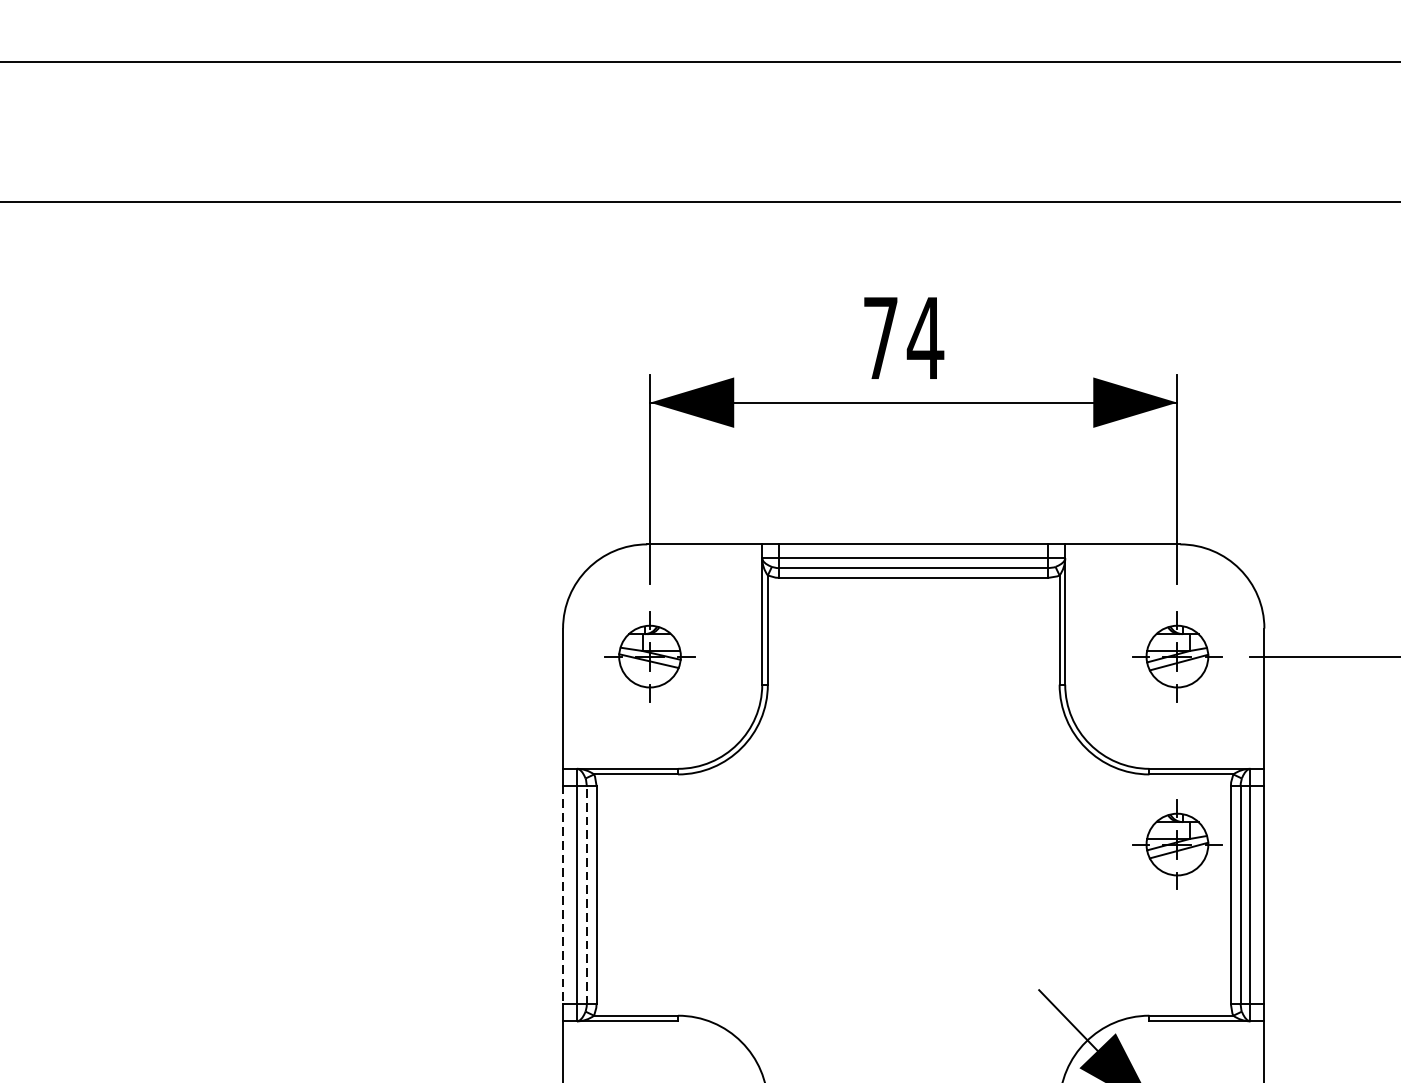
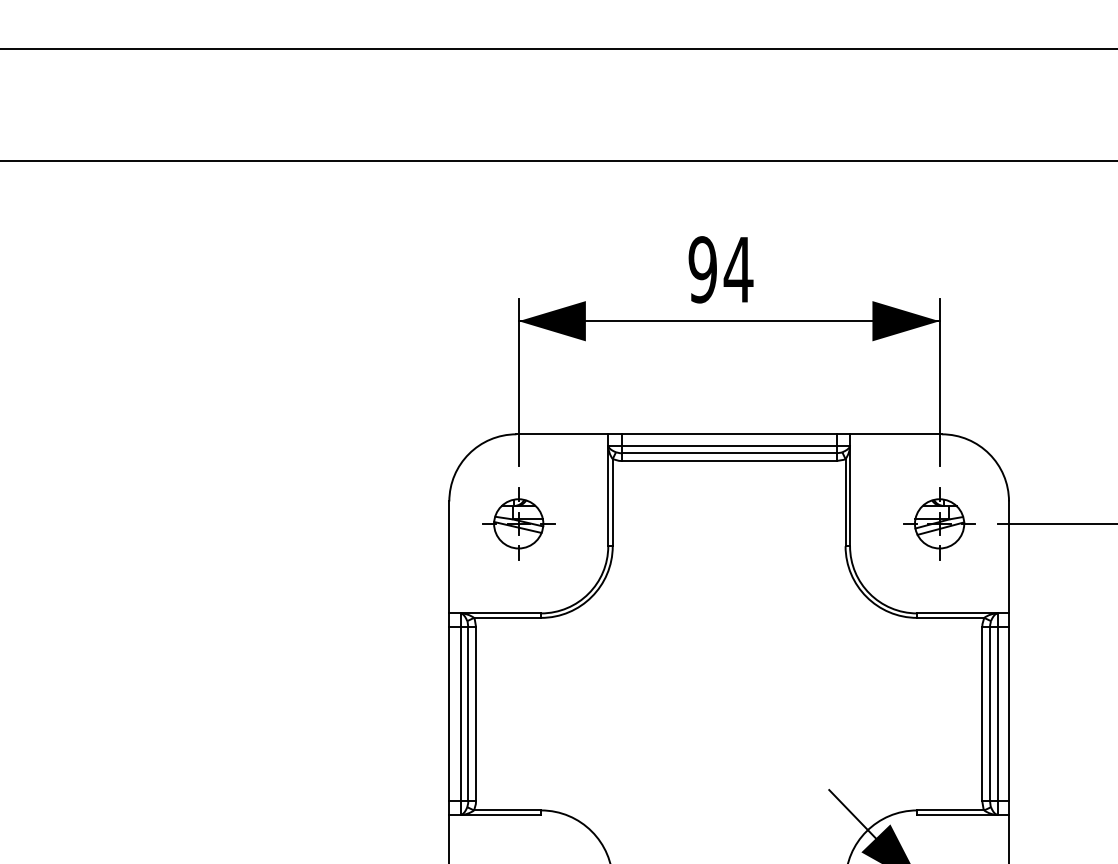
text: (880, 337) -> (702, 269), 74 -> 94
part: (1177, 844) -> (939, 673), removed
line: (587, 894) -> (468, 713), dashed -> solid
line: (563, 895) -> (449, 714), dashed -> solid

